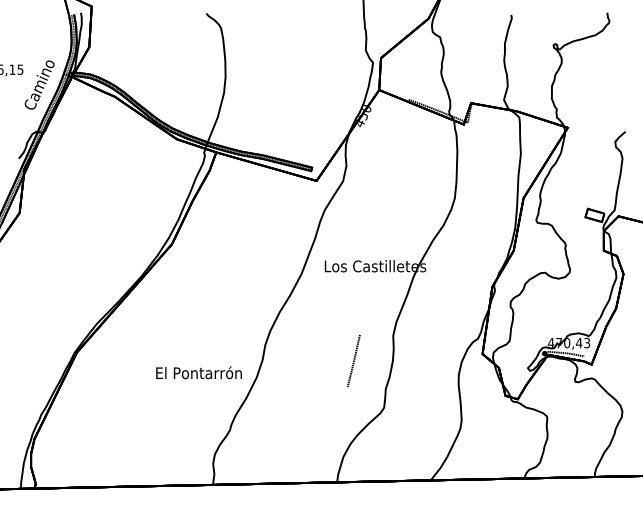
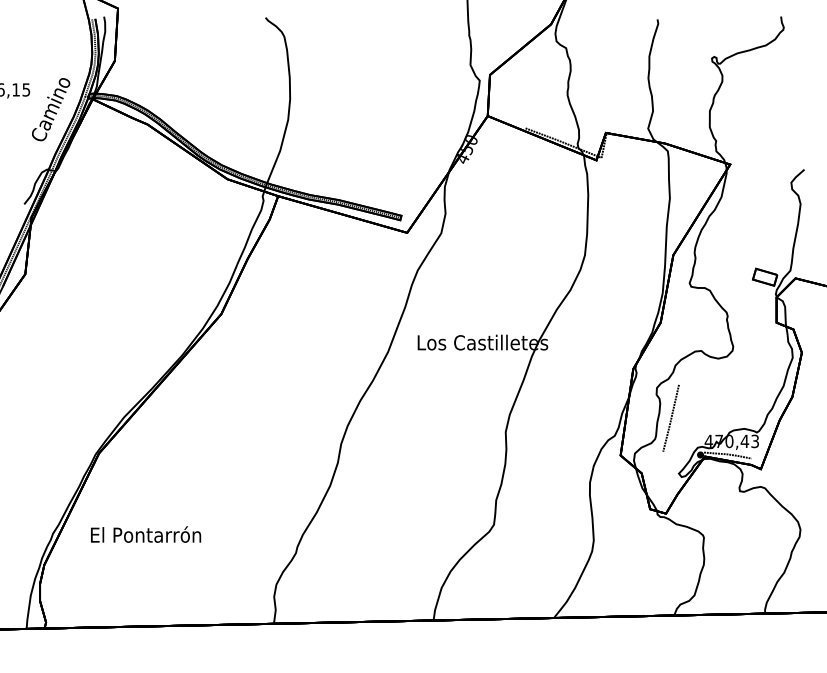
line: (353, 360) -> (670, 417), moved
text: (199, 372) -> (146, 534), moved

